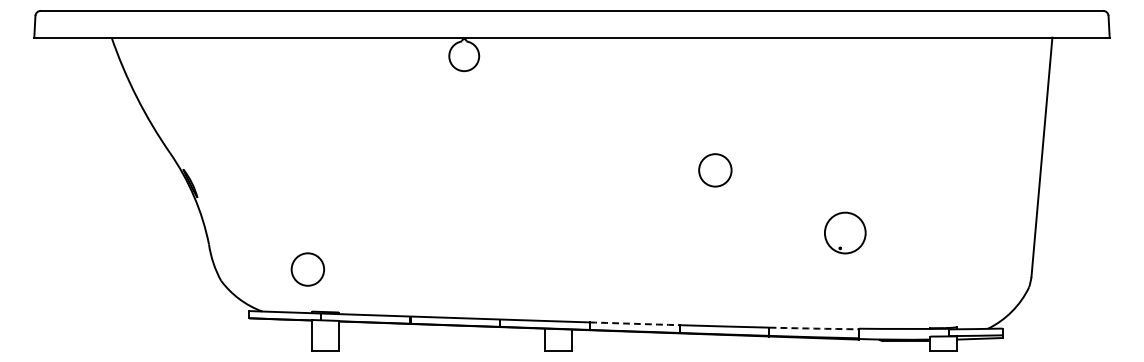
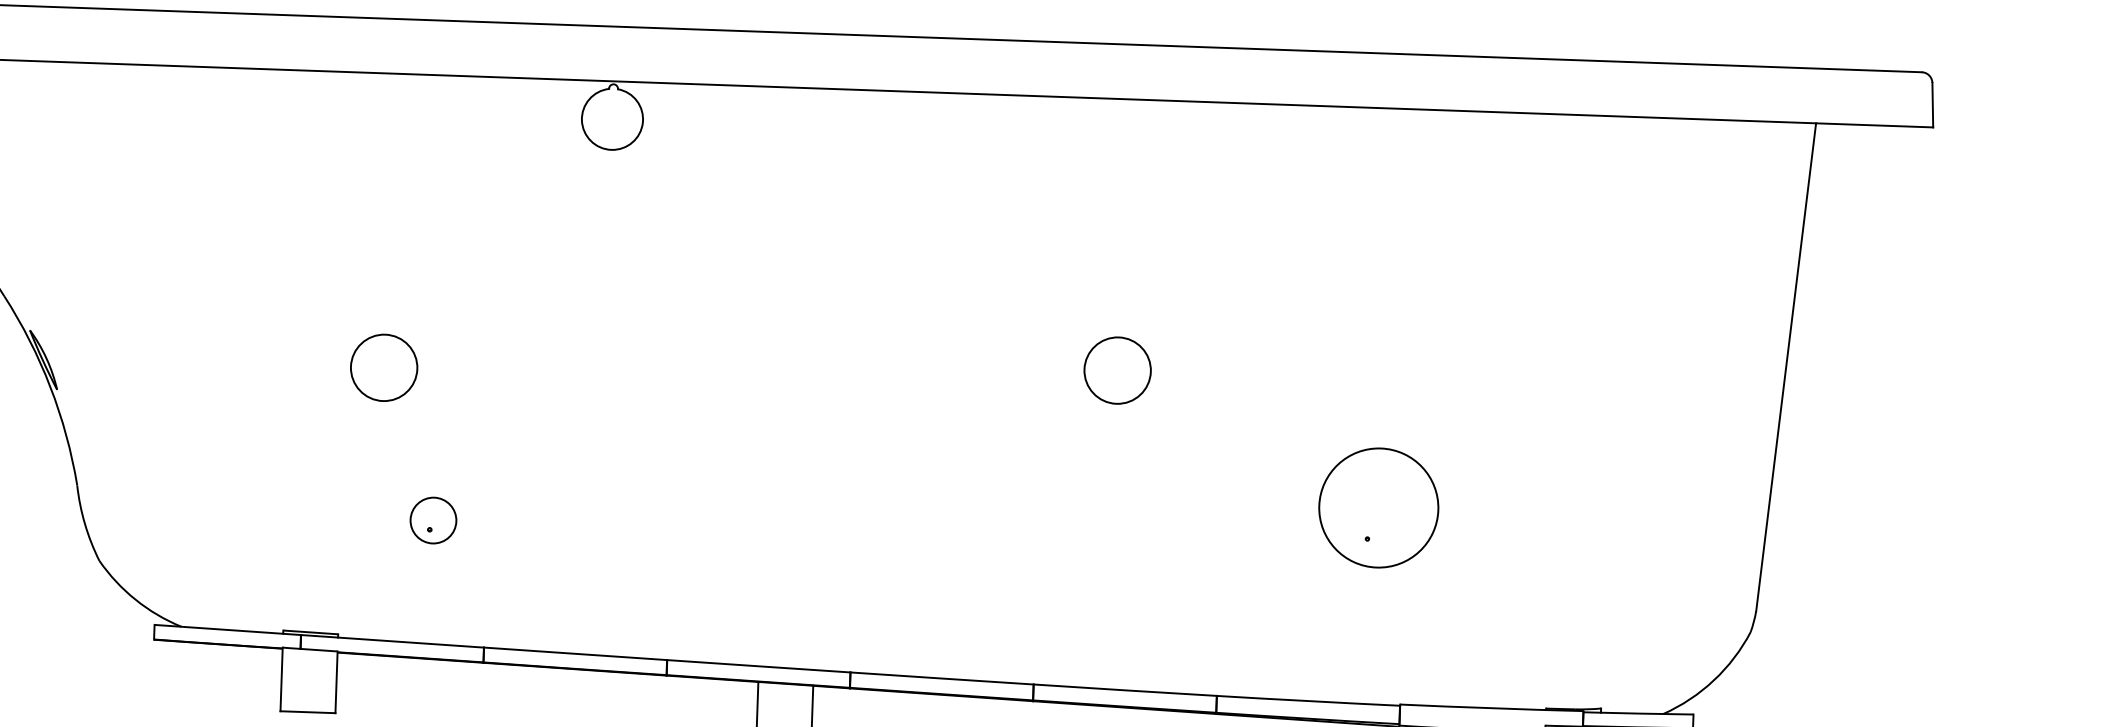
circle: (845, 232) -> (1379, 506), size x1.43
part: (383, 255) -> (433, 520), added
circle: (307, 269) -> (383, 367), moved
arc: (634, 323) -> (941, 677), dashed -> solid
arc: (814, 328) -> (1309, 700), dashed -> solid

